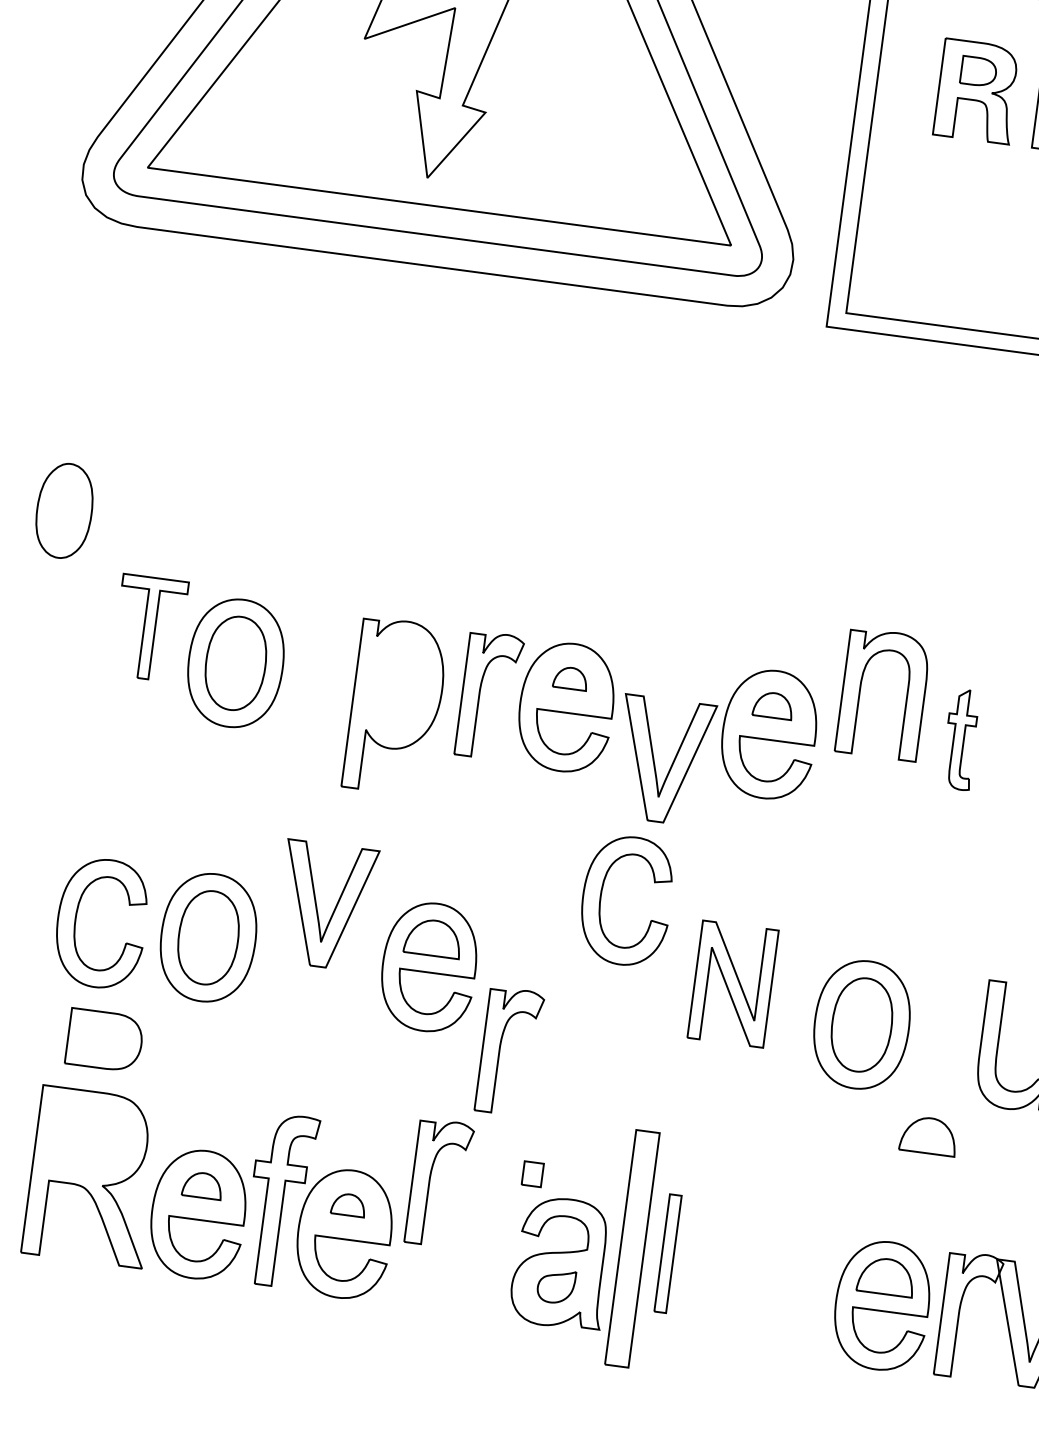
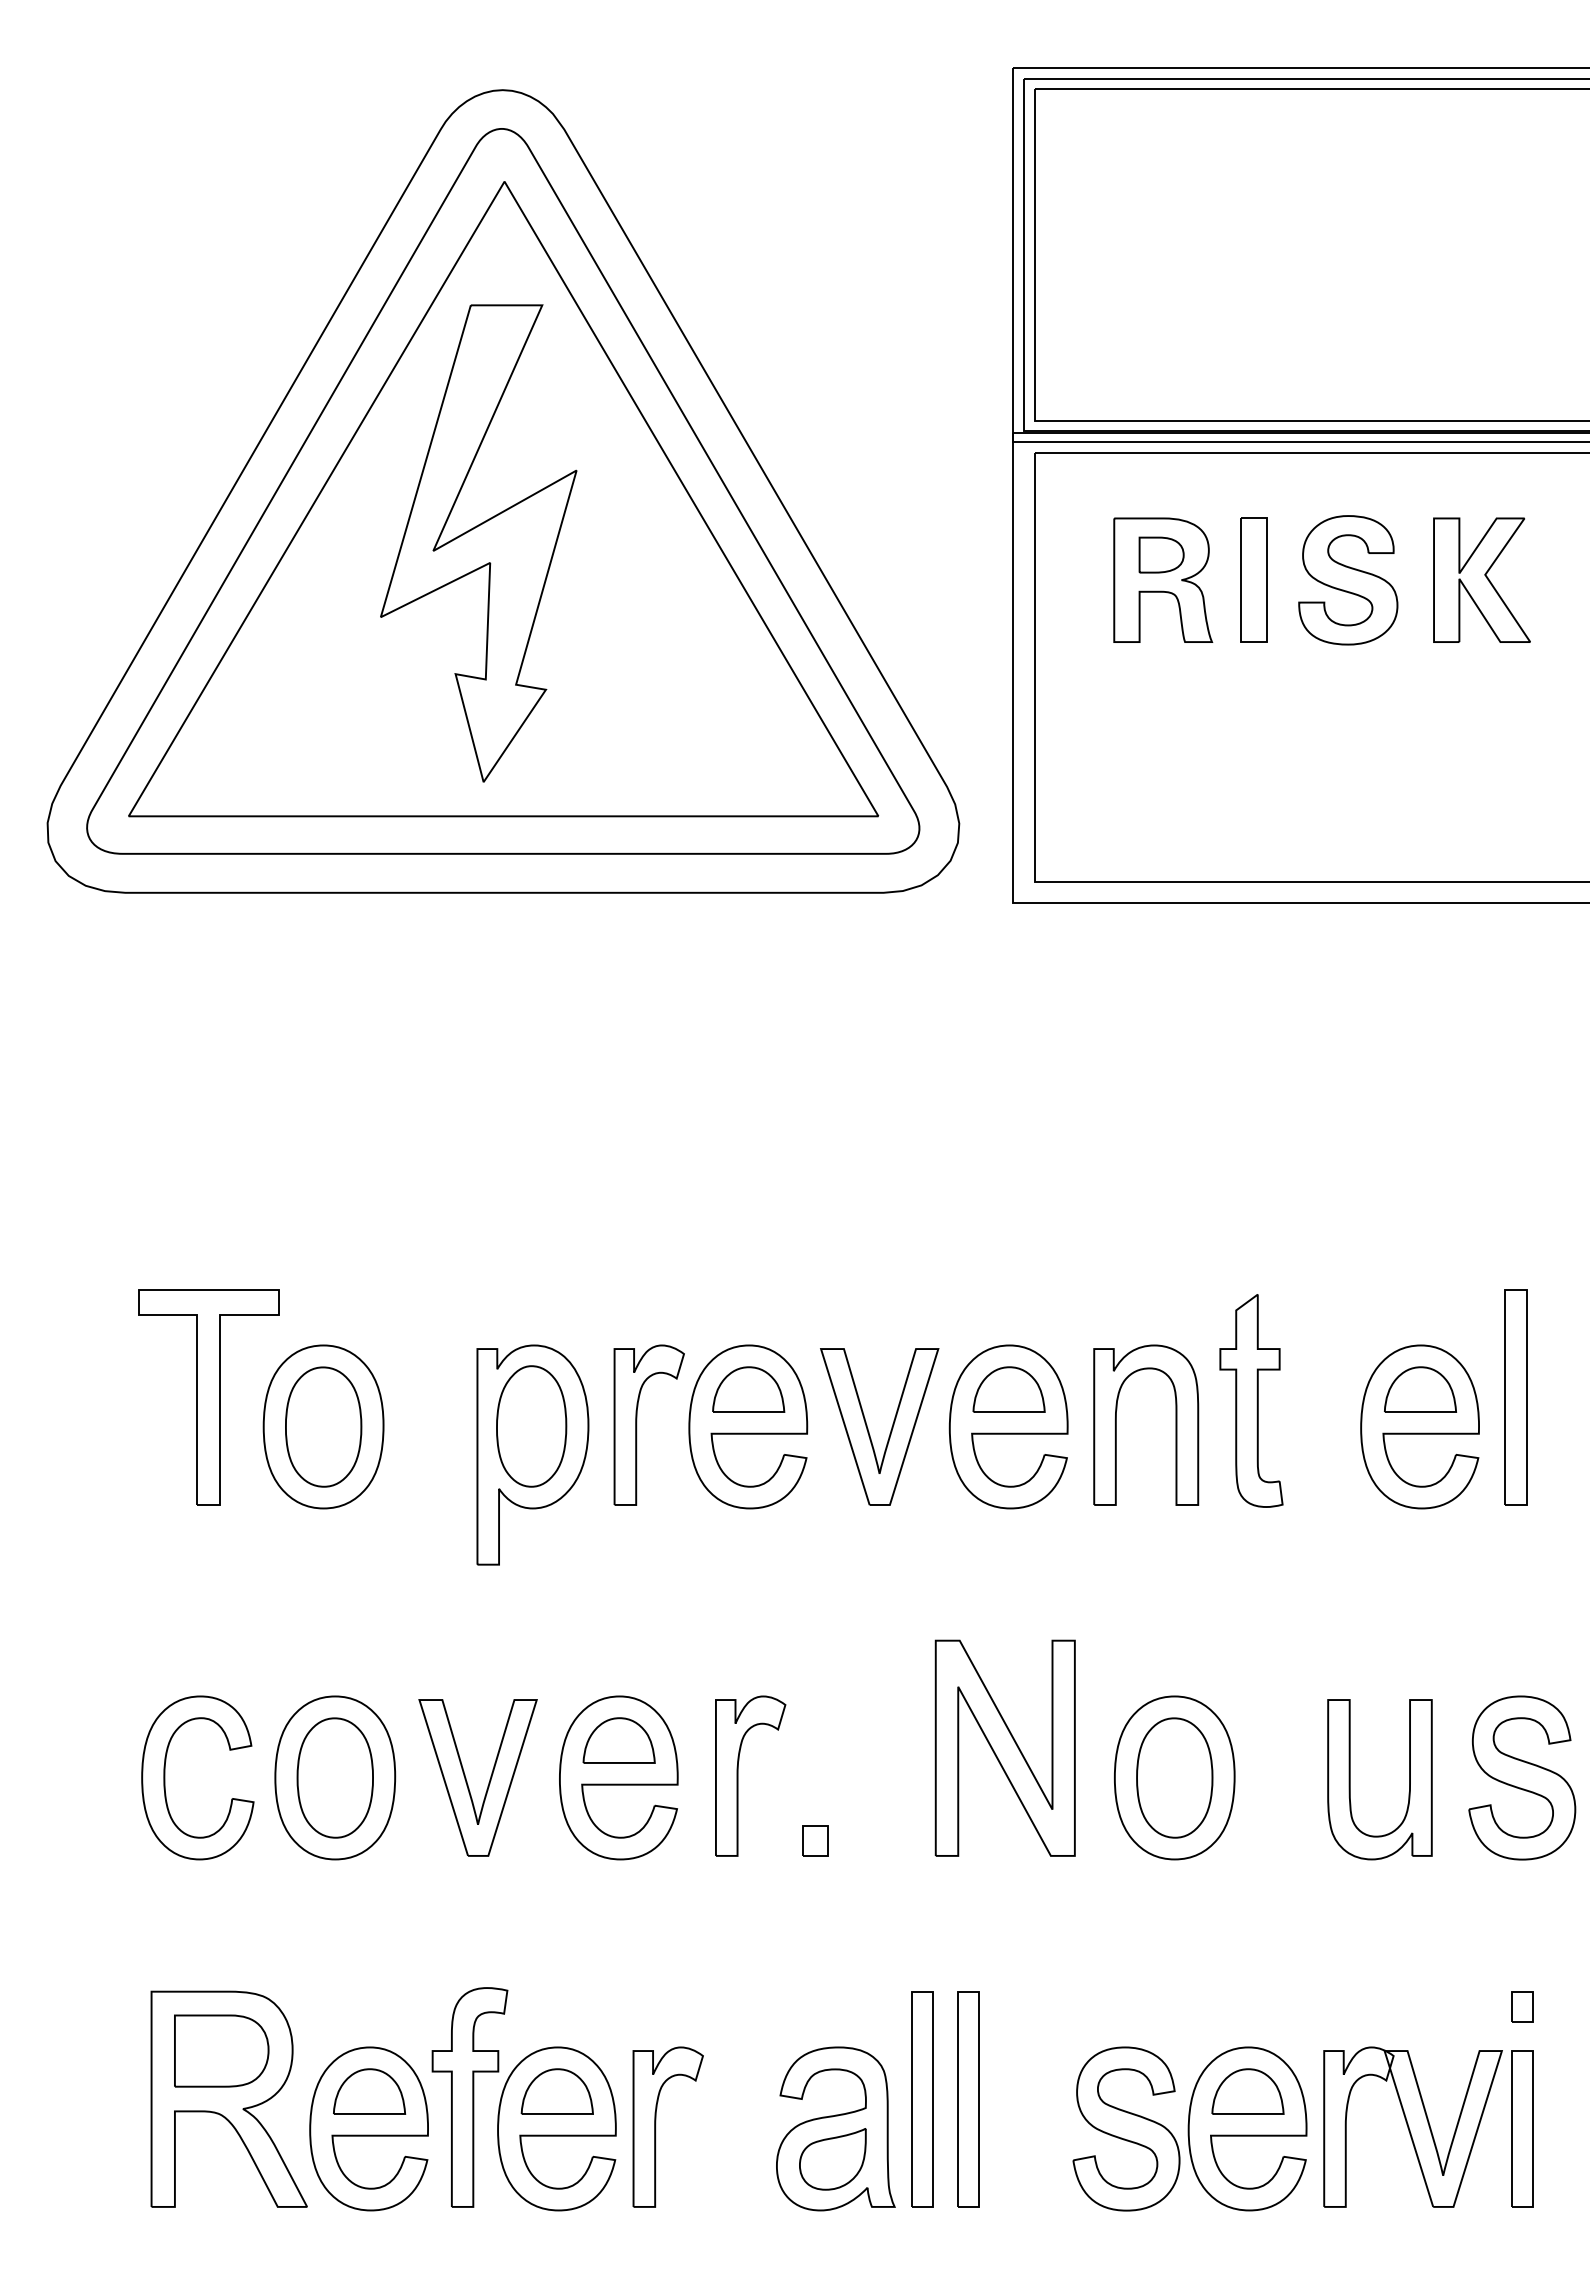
part: (64, 510) -> (531, 1426), moved
part: (149, 628) -> (208, 1397), size x1.67
part: (570, 678) -> (748, 1389), size x1.67
part: (906, 696) -> (1175, 1424), moved
part: (772, 705) -> (1008, 1389), size x1.43
part: (960, 739) -> (1251, 1400), size x1.67
part: (654, 760) -> (868, 1428), moved
part: (601, 897) -> (824, 1660), removed
part: (317, 907) -> (467, 1781), moved
part: (732, 983) -> (1004, 1747), size x1.43
part: (104, 1040) -> (221, 2050), moved
part: (500, 1050) -> (738, 1775), moved
part: (928, 1135) -> (1277, 1906), removed
part: (532, 1173) -> (815, 1840), moved
part: (430, 1181) -> (656, 2126), moved
part: (202, 1185) -> (369, 2091), size x1.43
part: (348, 1204) -> (556, 2091), size x1.67
part: (632, 1249) -> (922, 2099), size x0.71
part: (668, 1253) -> (968, 2099), size x1.43
part: (555, 1286) -> (832, 2159), size x1.43
part: (788, 1292) -> (1126, 2128), added

